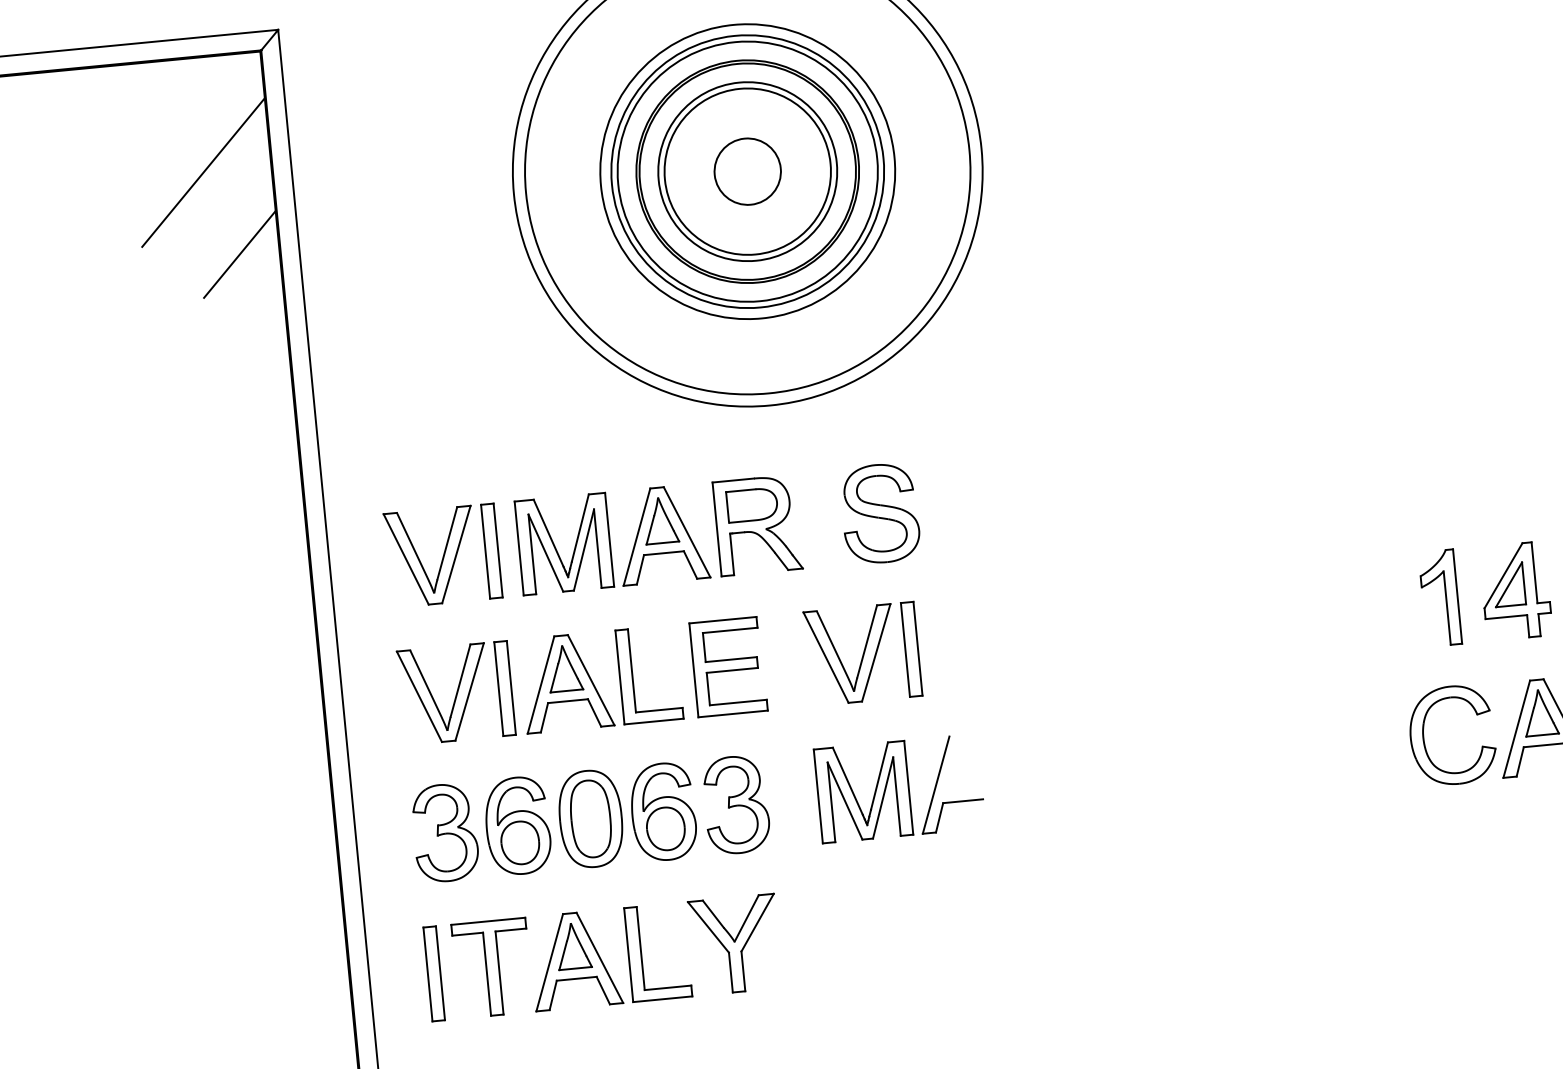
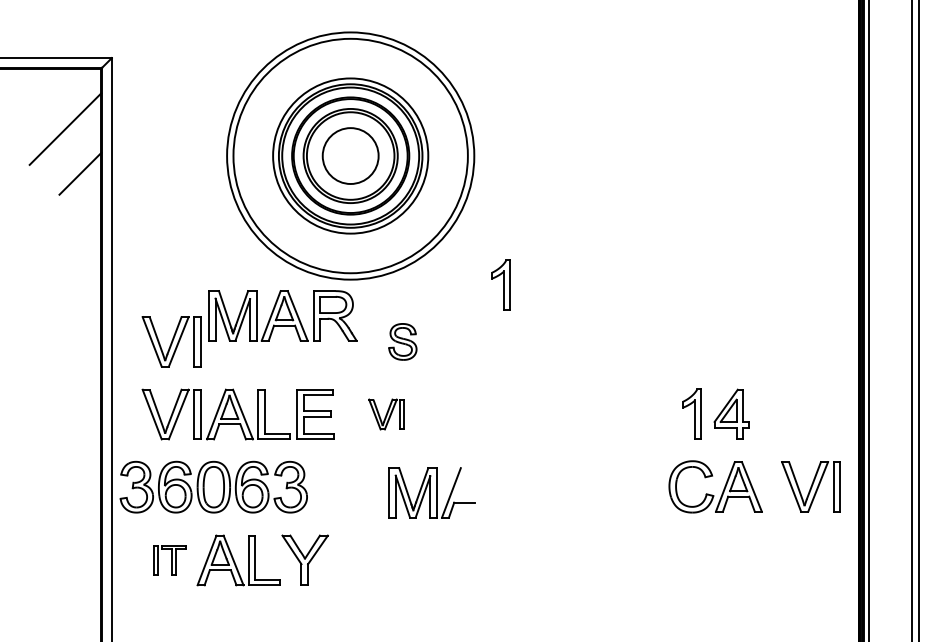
circle: (747, 170) -> (350, 155), size x1.6
part: (1054, 387) -> (500, 284), added
part: (879, 513) -> (402, 341), size x0.7
part: (658, 534) -> (282, 315), moved
part: (862, 654) -> (386, 414), size x0.6
part: (898, 788) -> (431, 492), moved
part: (590, 817) -> (213, 486), moved
part: (478, 969) -> (169, 560), size x0.6

